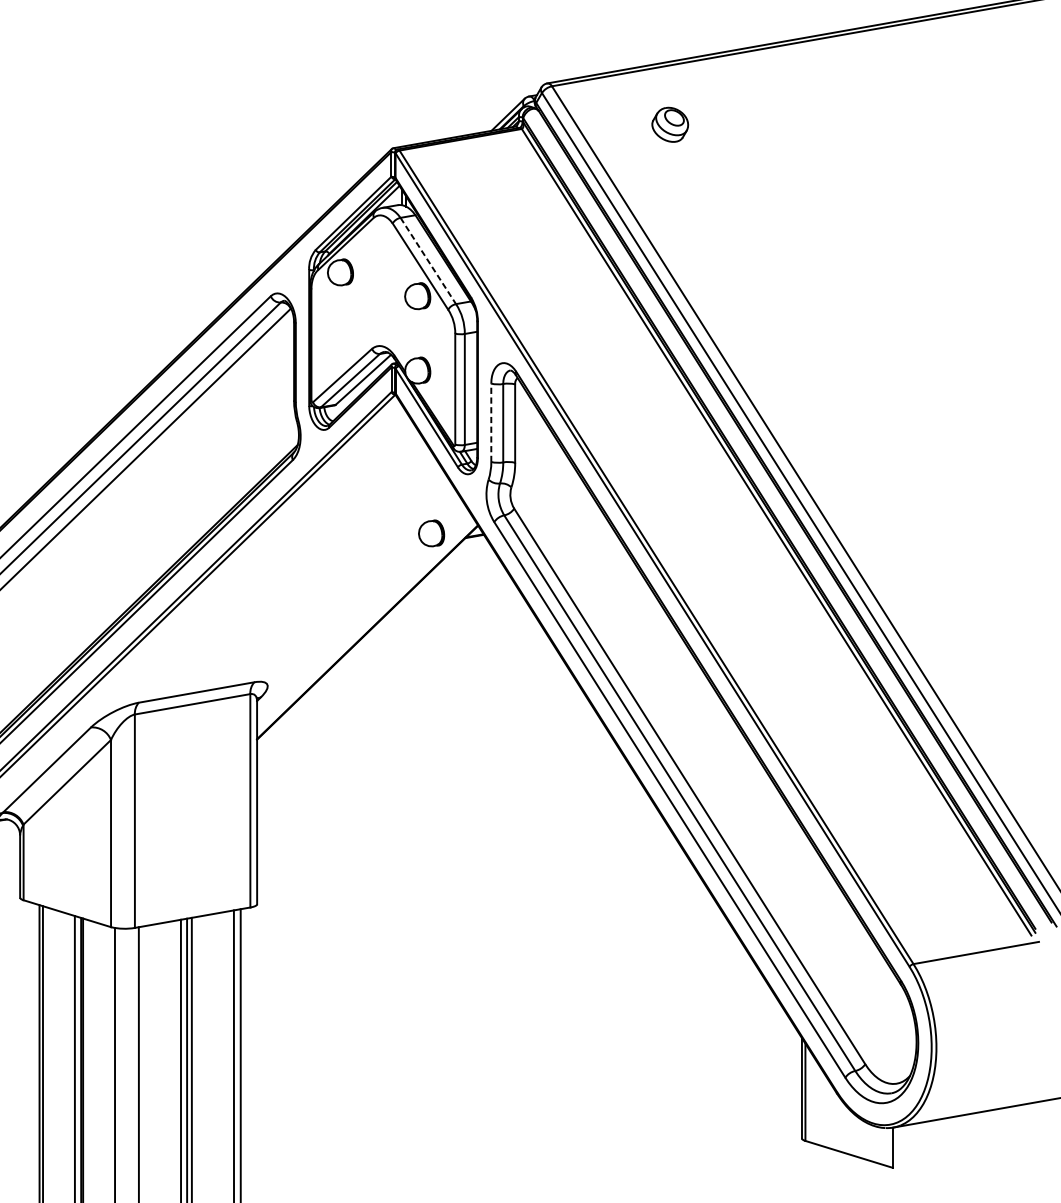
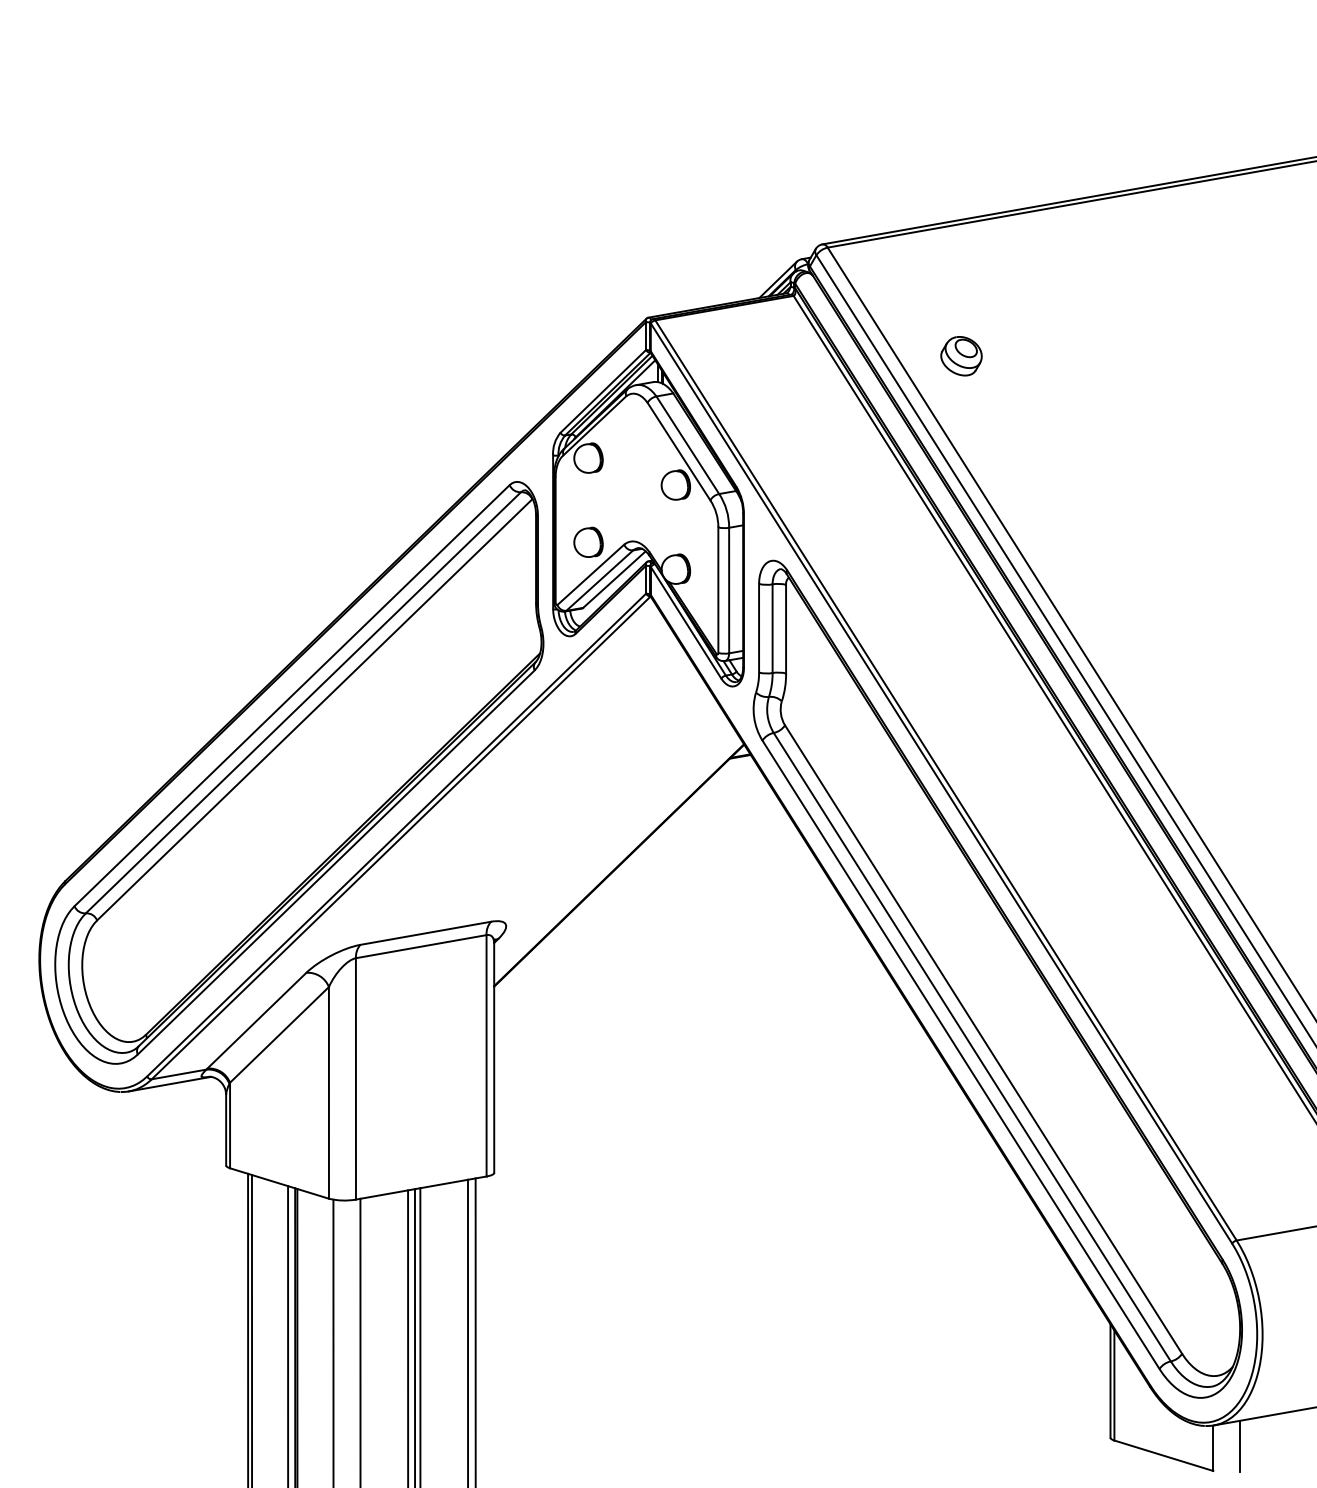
part: (670, 125) -> (961, 356), moved
line: (428, 261) -> (688, 445), dashed -> solid
line: (491, 422) -> (759, 627), dashed -> solid
part: (431, 532) -> (588, 541), moved
line: (916, 1145) -> (1240, 1445), added

